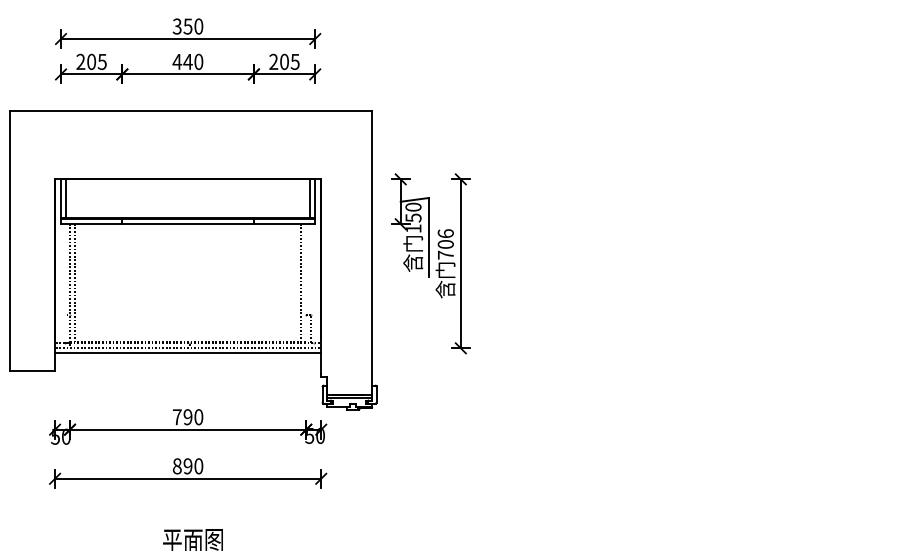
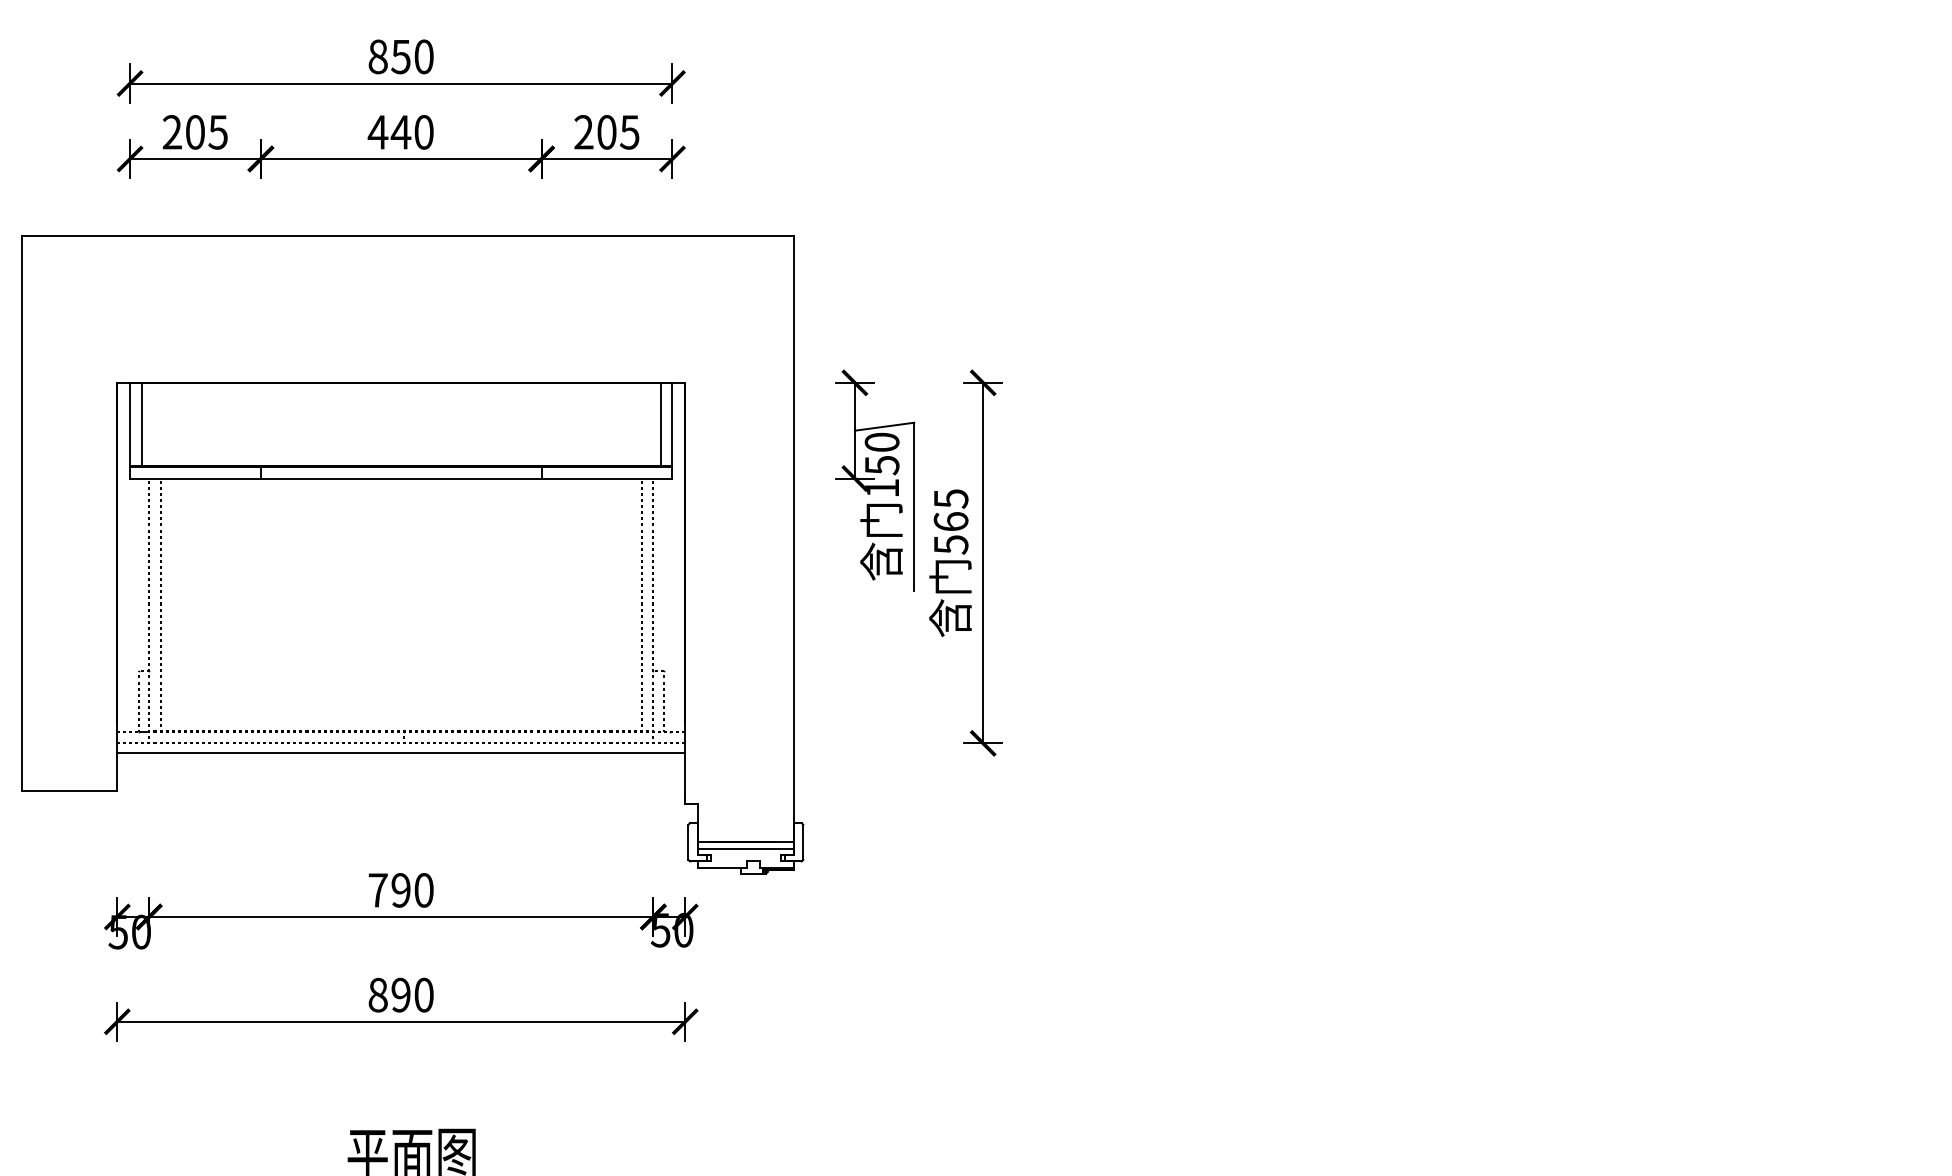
text: (176, 26) -> (376, 56), 350 -> 850
text: (445, 244) -> (950, 521), 706 -> 565
line: (306, 286) -> (653, 611), added
line: (65, 328) -> (139, 701), added

